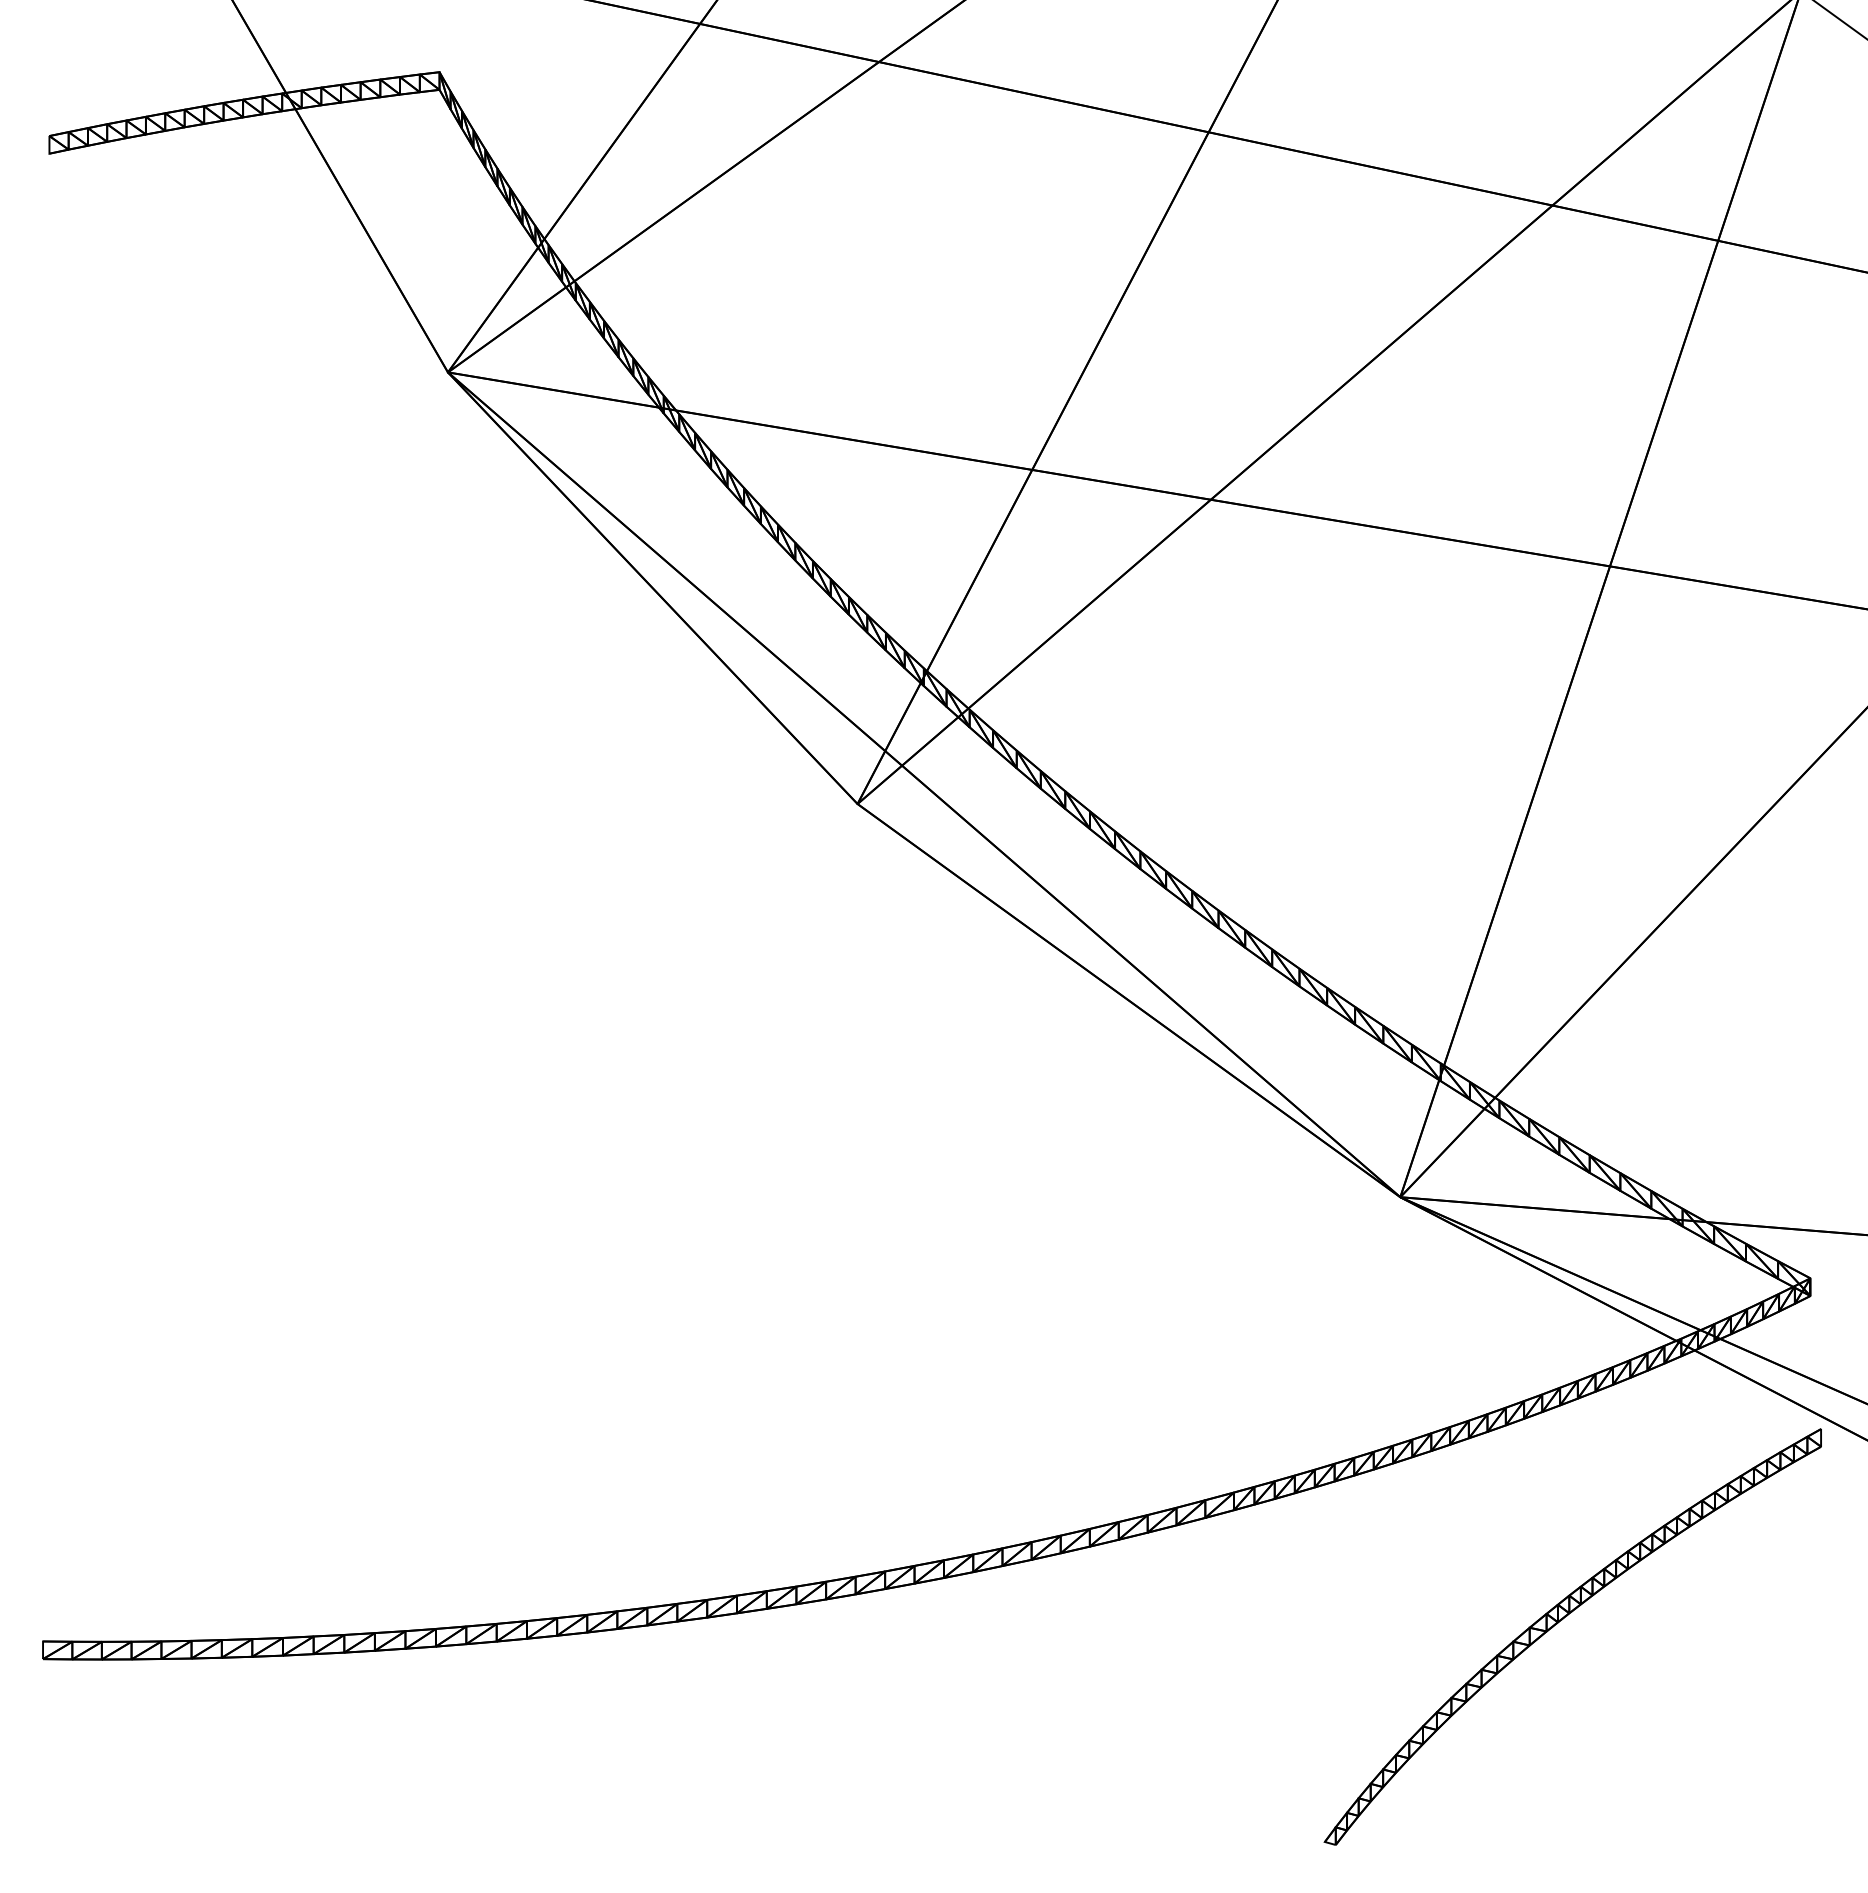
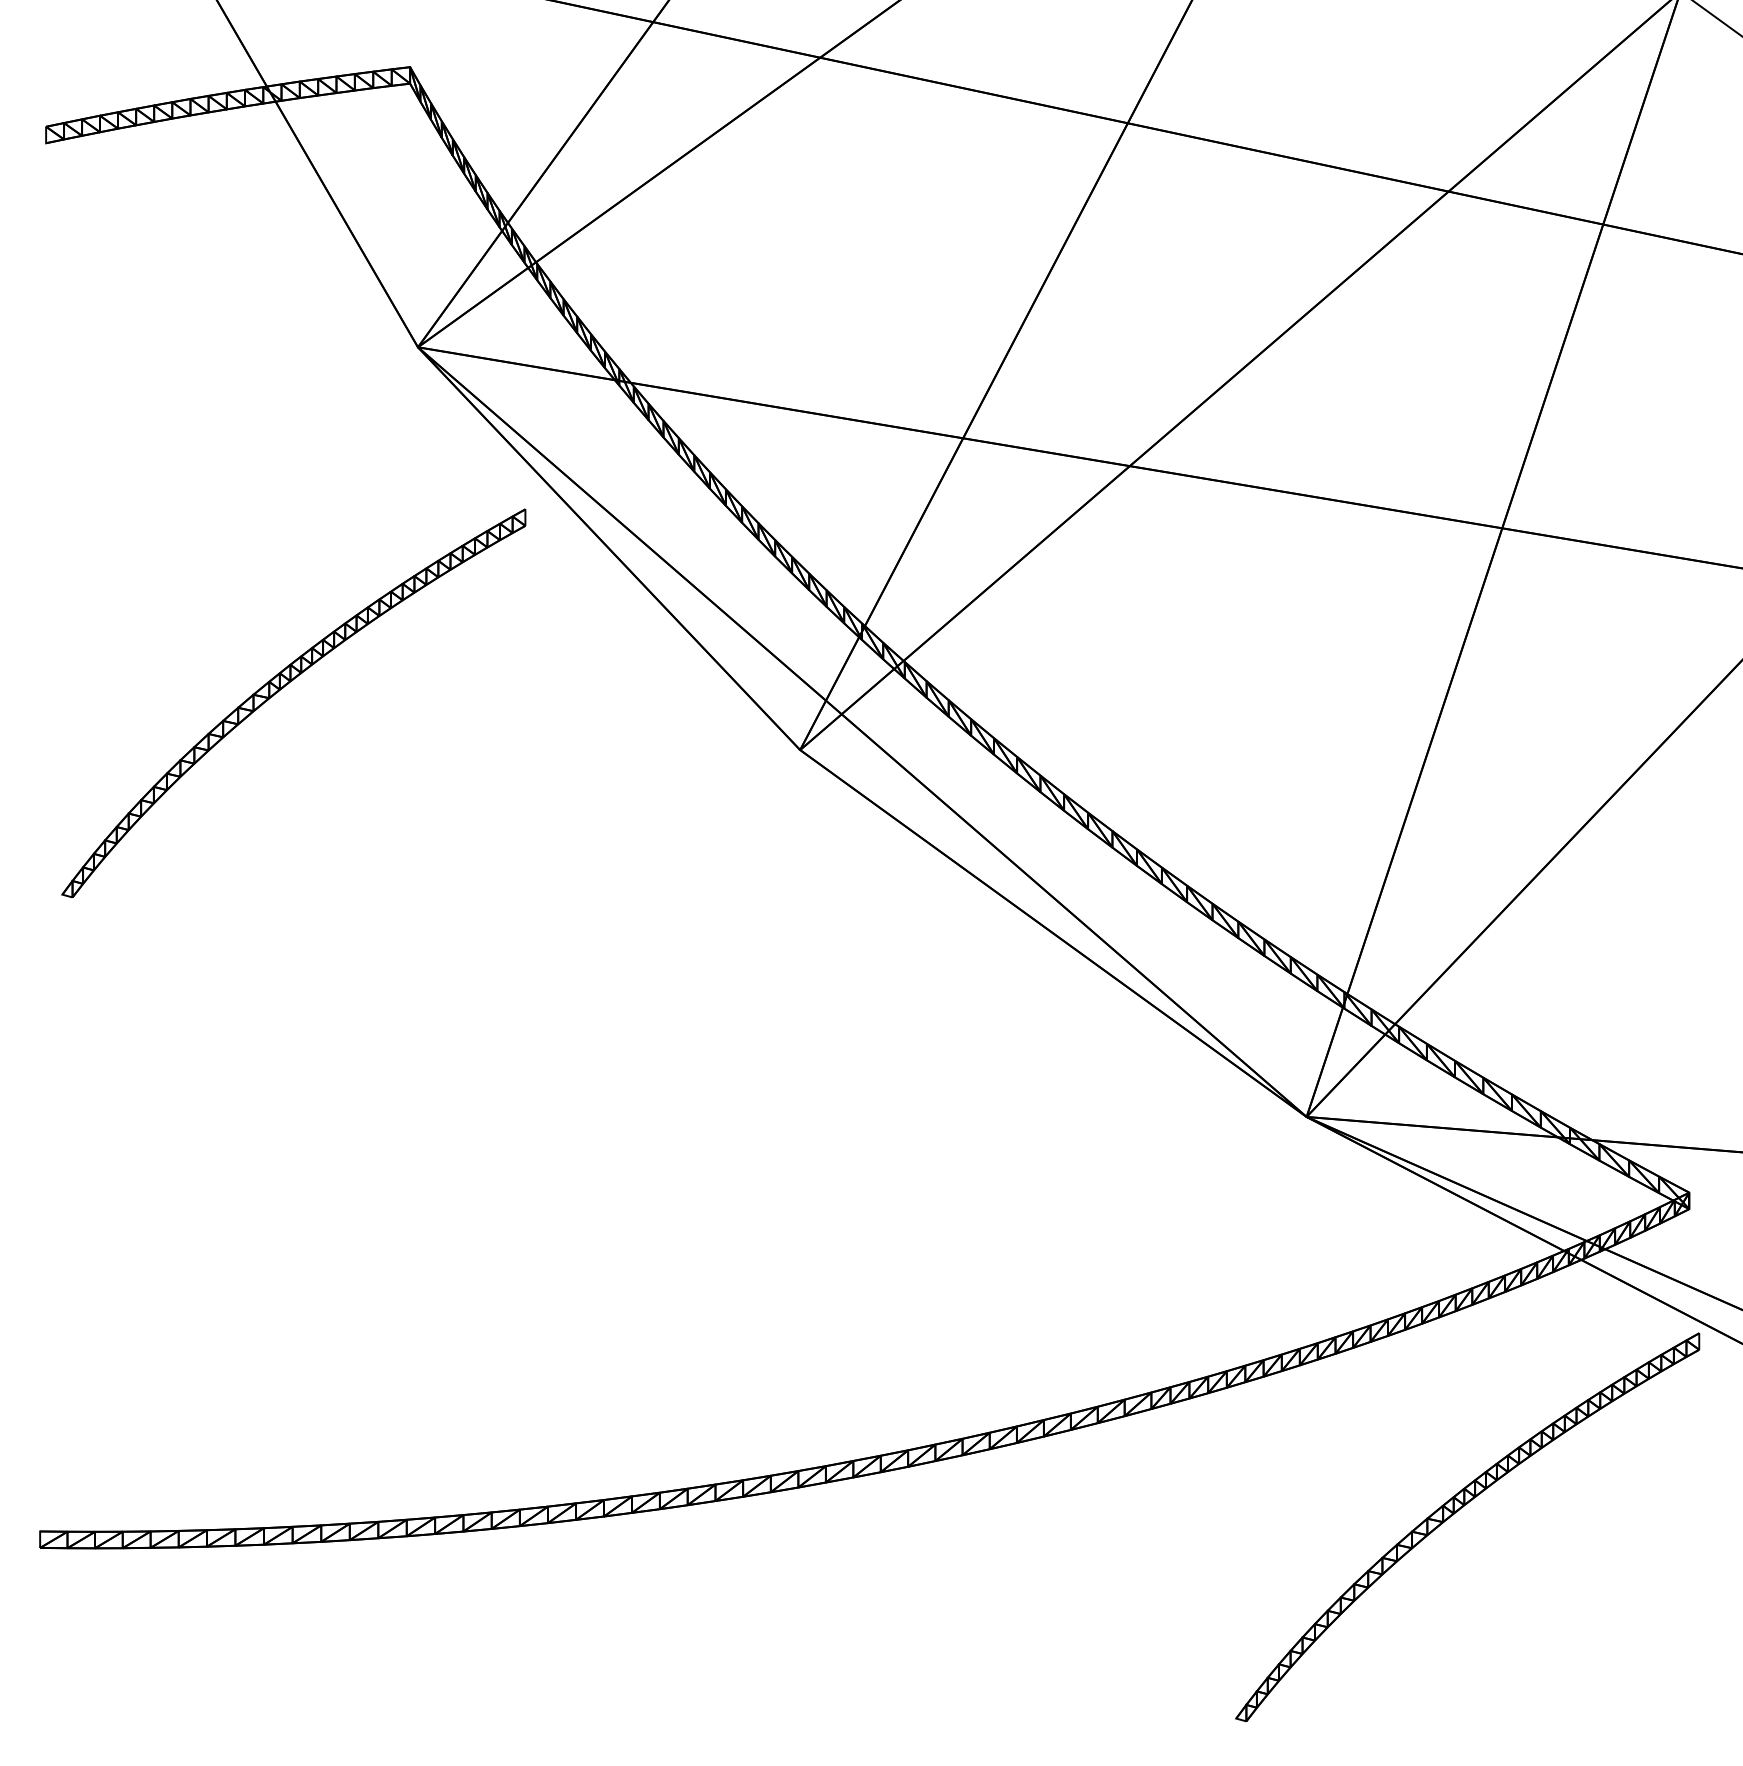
part: (304, 737) -> (284, 687), added

